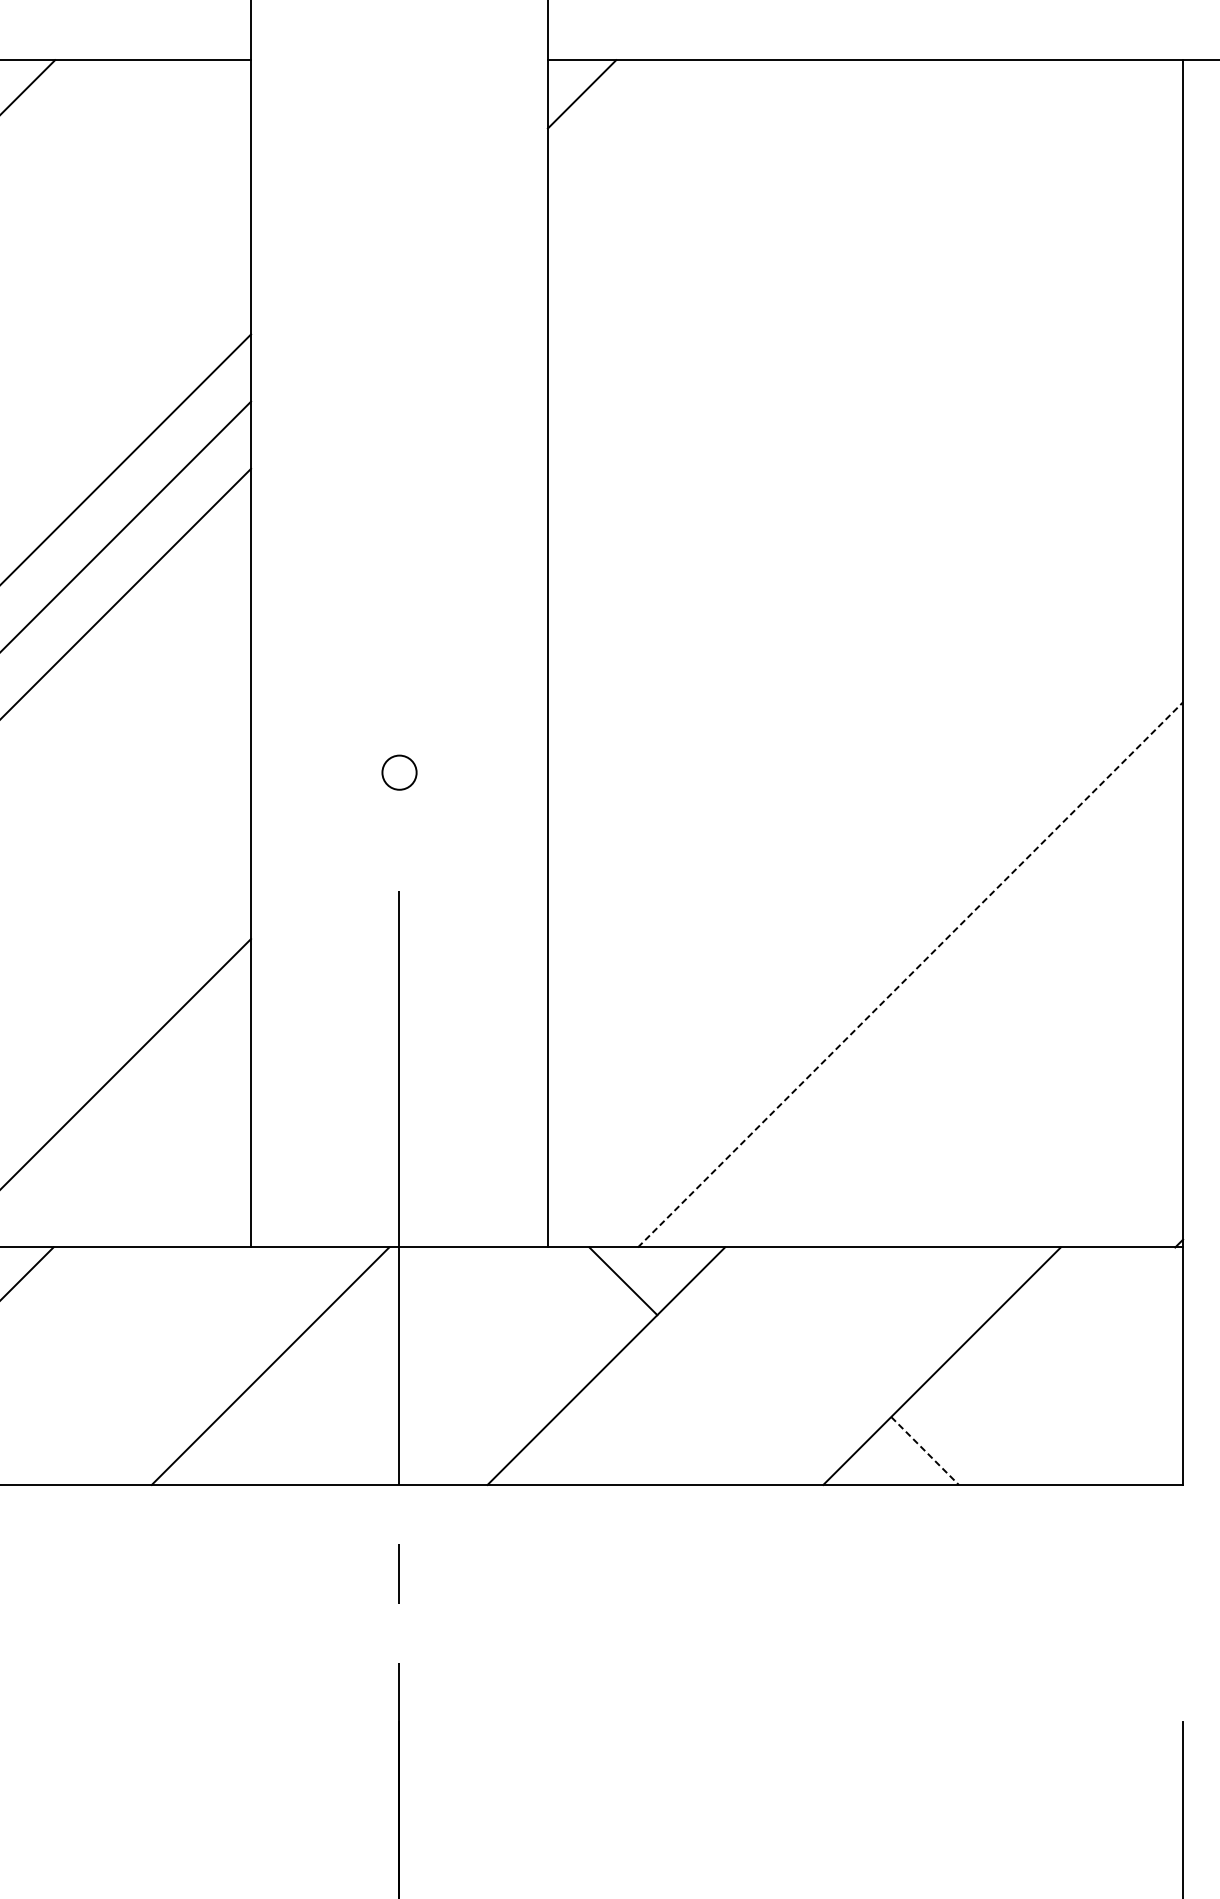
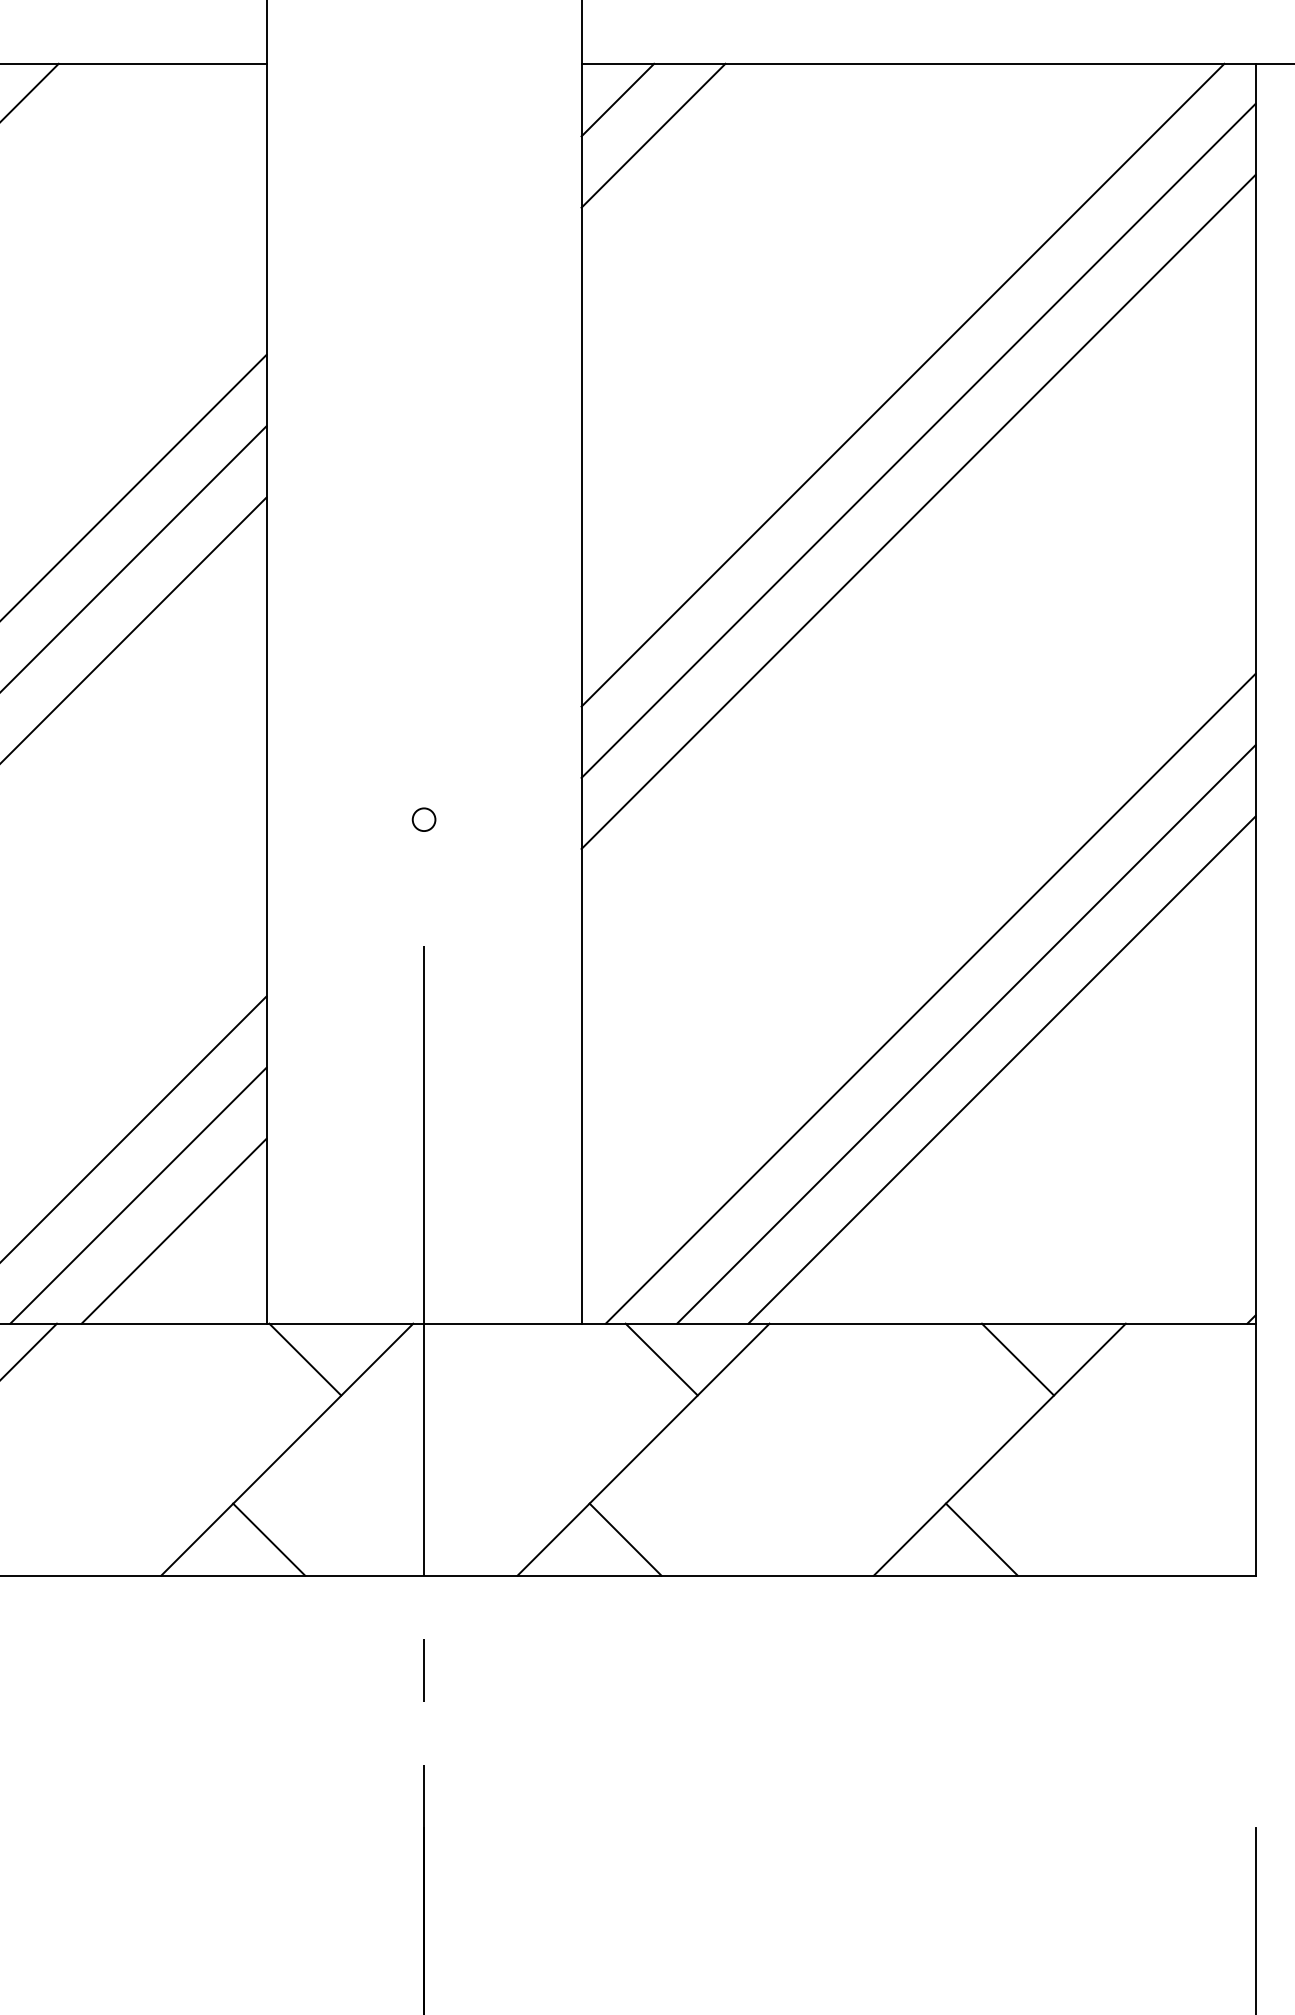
line: (615, 127) -> (653, 135), added
line: (850, 362) -> (902, 384), added
line: (865, 415) -> (918, 440), added
line: (865, 482) -> (918, 511), added
circle: (398, 772) -> (423, 819), size x0.62
line: (876, 941) -> (930, 998), added
line: (910, 974) -> (966, 1034), dashed -> solid
line: (943, 1007) -> (1001, 1069), added
line: (130, 1126) -> (138, 1195), added
line: (163, 1159) -> (173, 1230), added
line: (287, 1281) -> (305, 1359), added
line: (958, 1281) -> (1017, 1359), added
line: (253, 1450) -> (269, 1539), added
line: (589, 1450) -> (625, 1539), added
line: (924, 1450) -> (981, 1539), dashed -> solid

